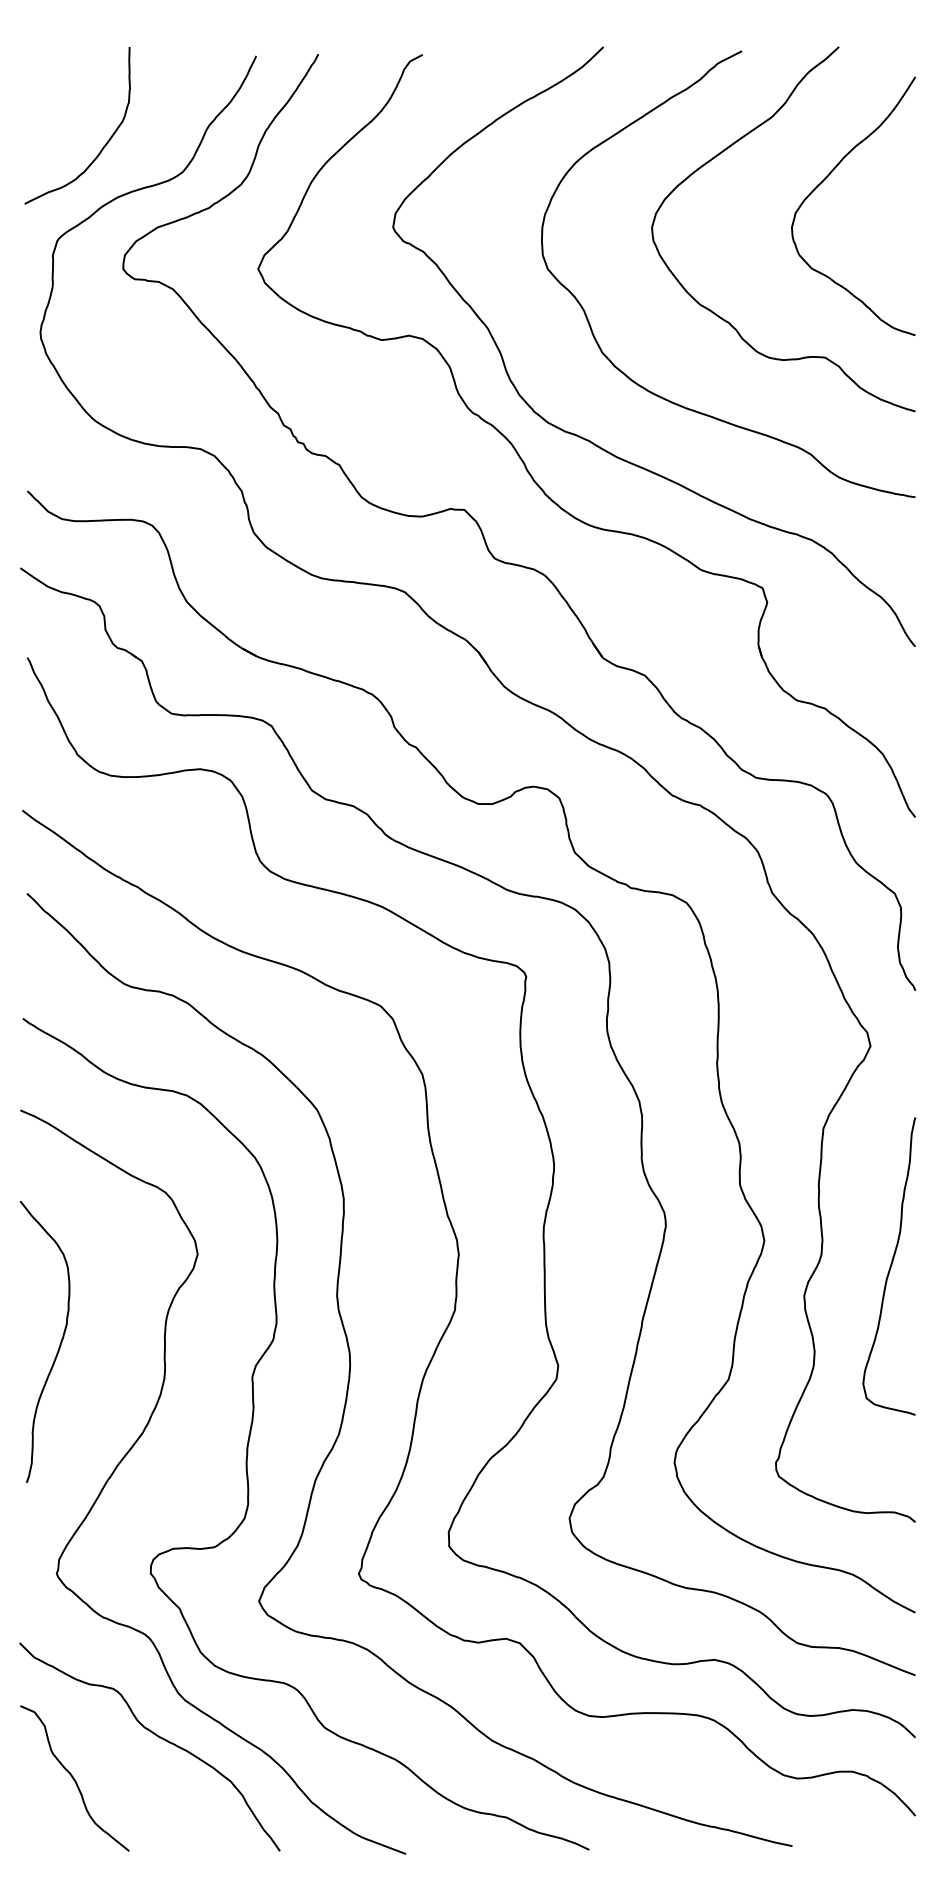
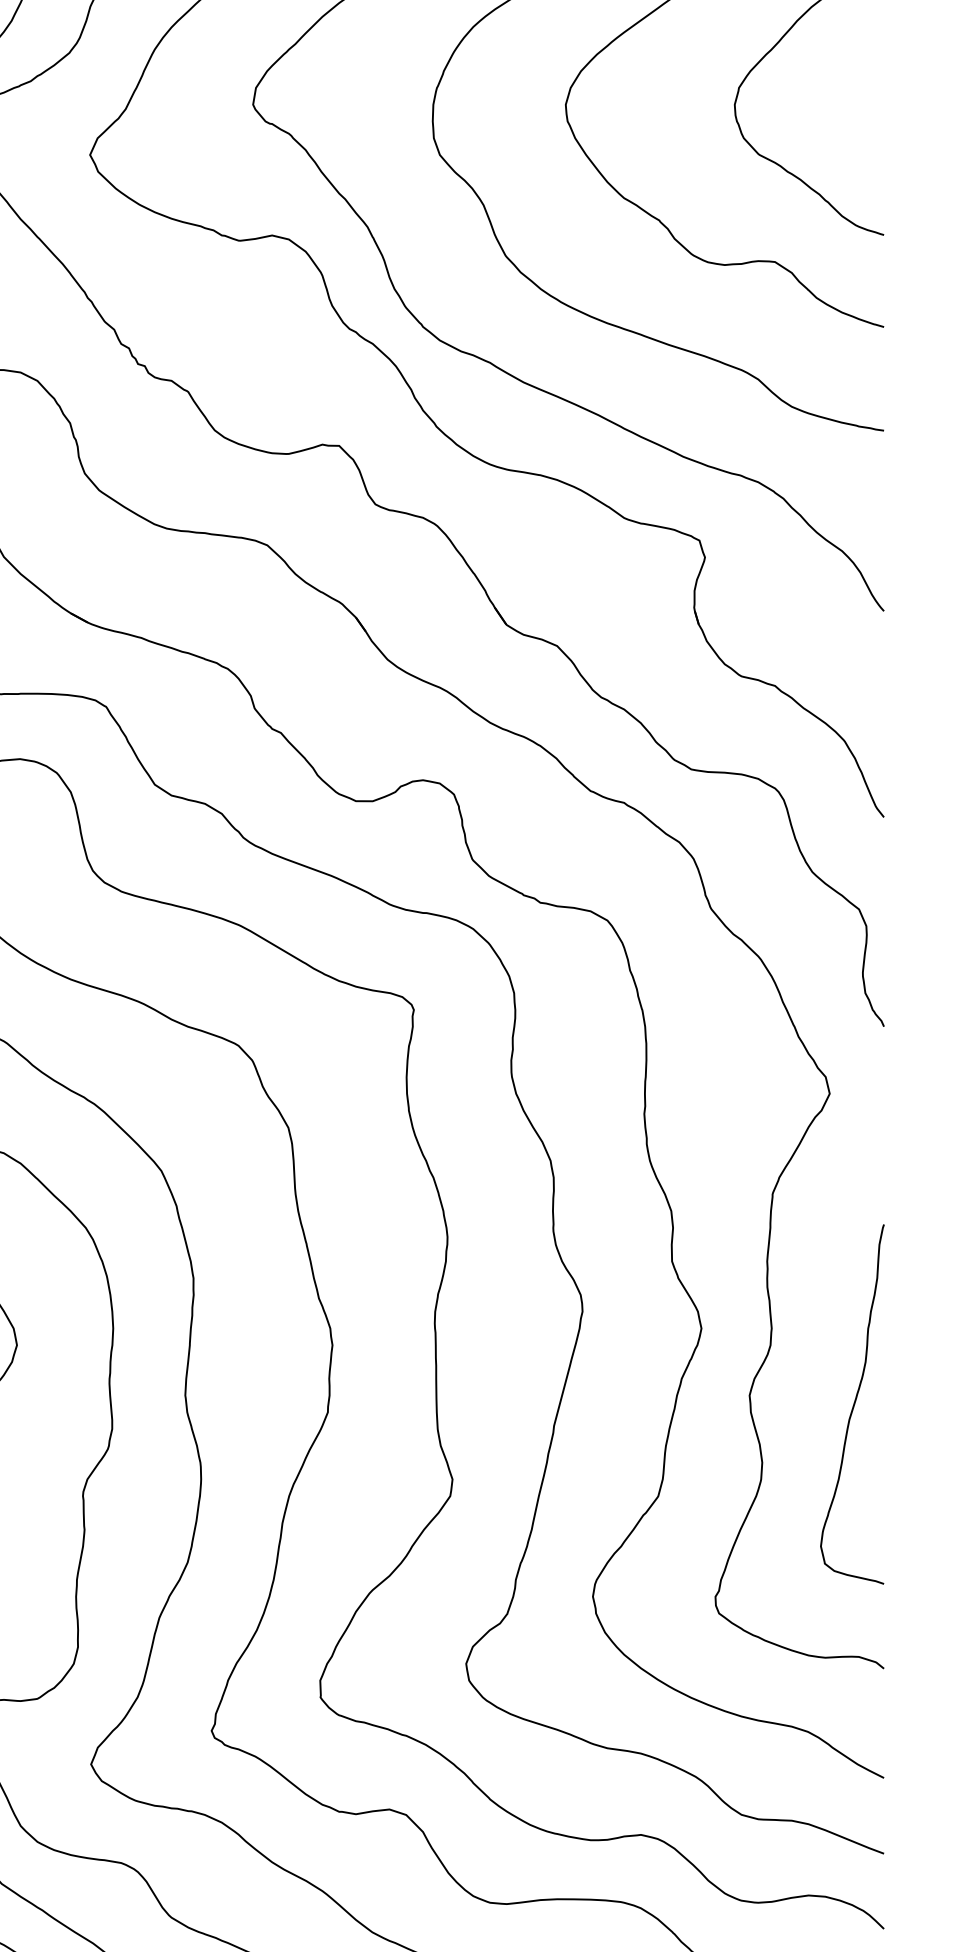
curve: (889, 1266) -> (852, 1404), moved

